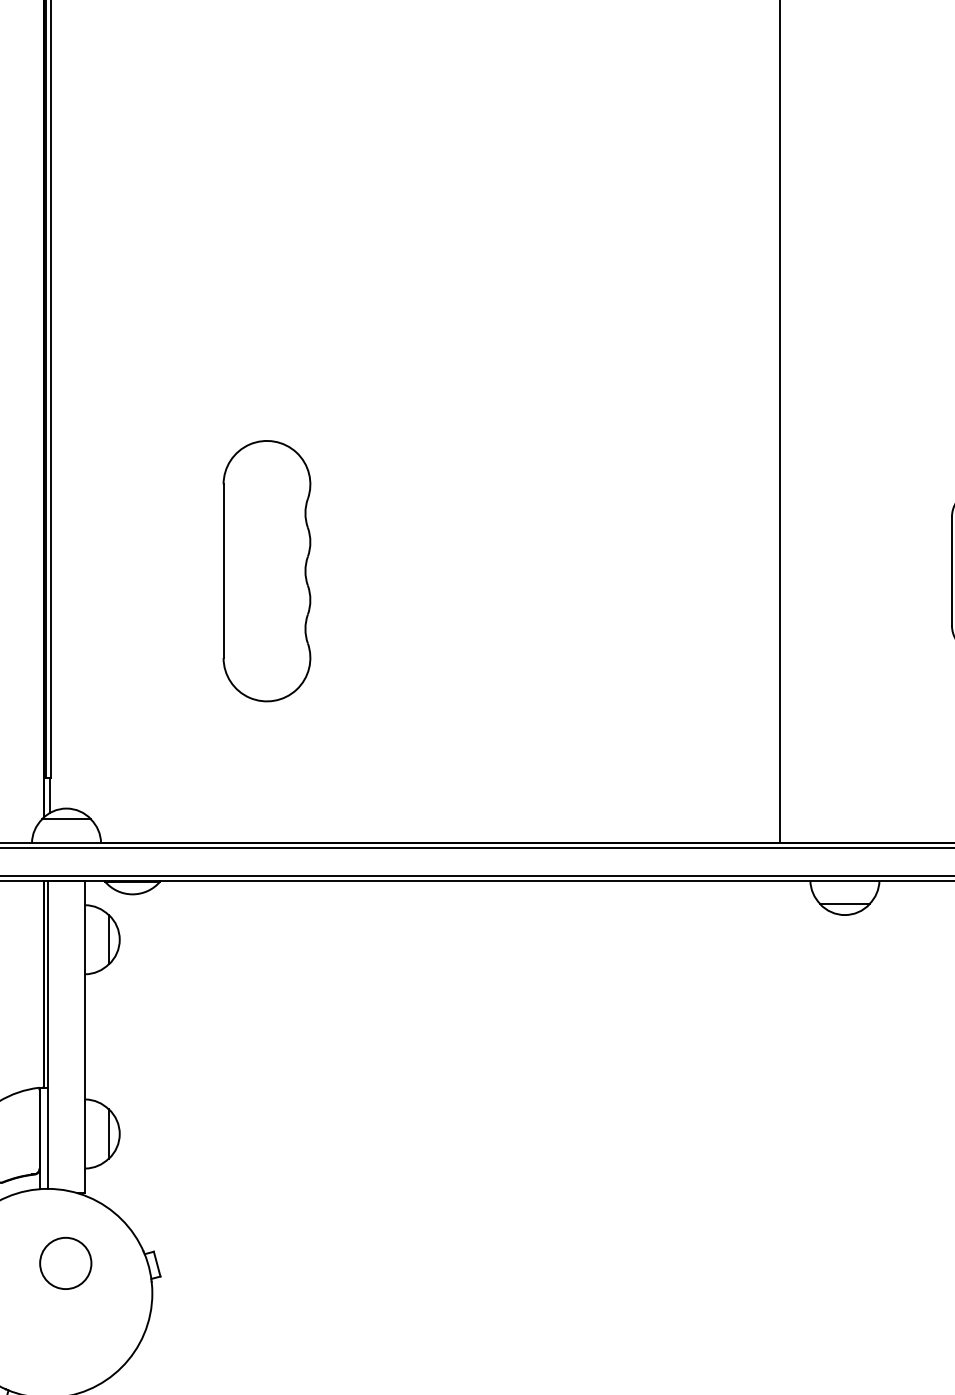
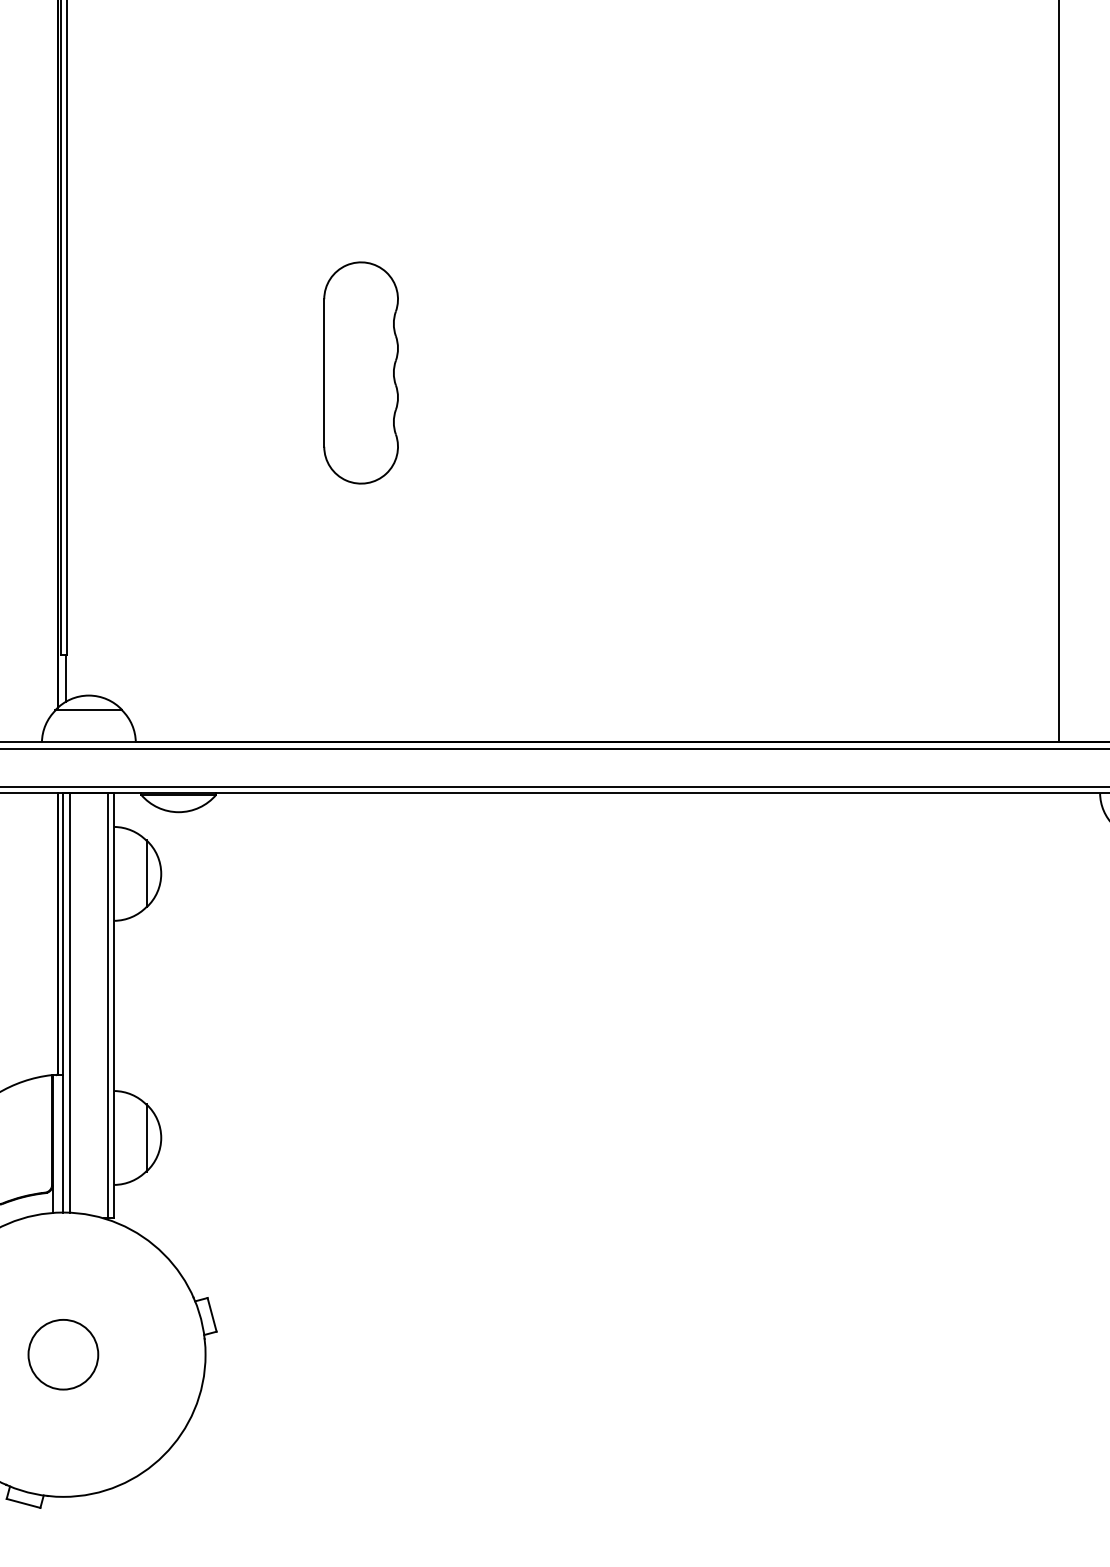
part: (266, 571) -> (360, 373), size x0.62
line: (52, 1034) -> (69, 1002), added
line: (80, 1036) -> (107, 1005), added
circle: (65, 1262) -> (63, 1353), moved

